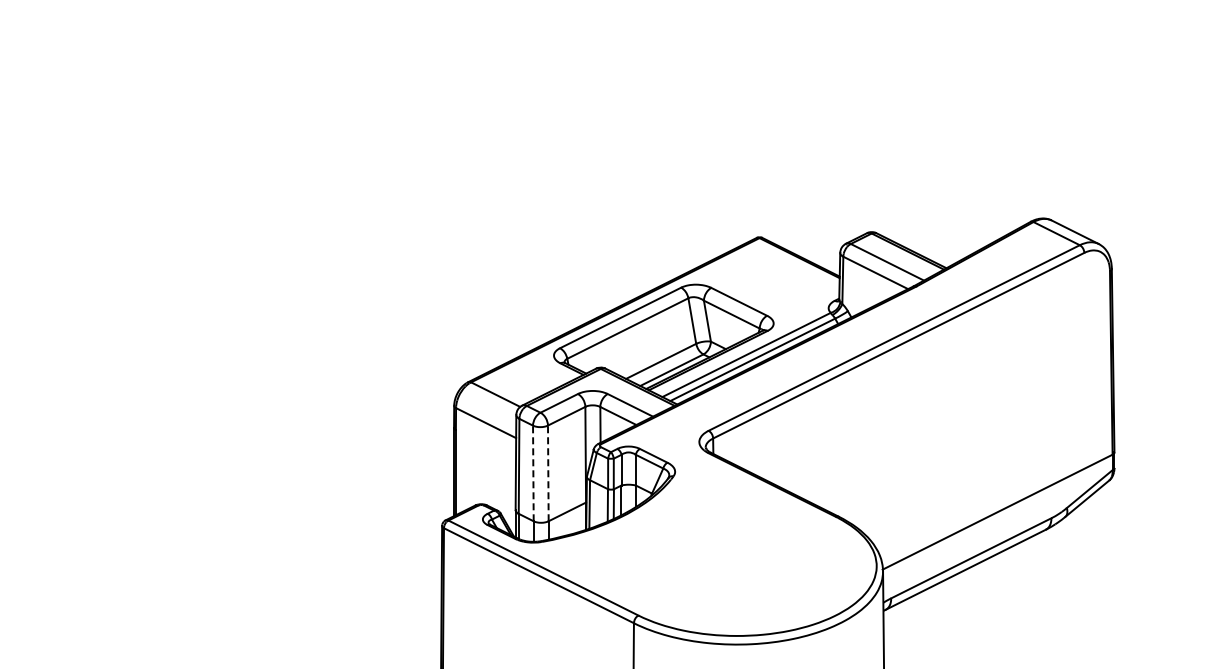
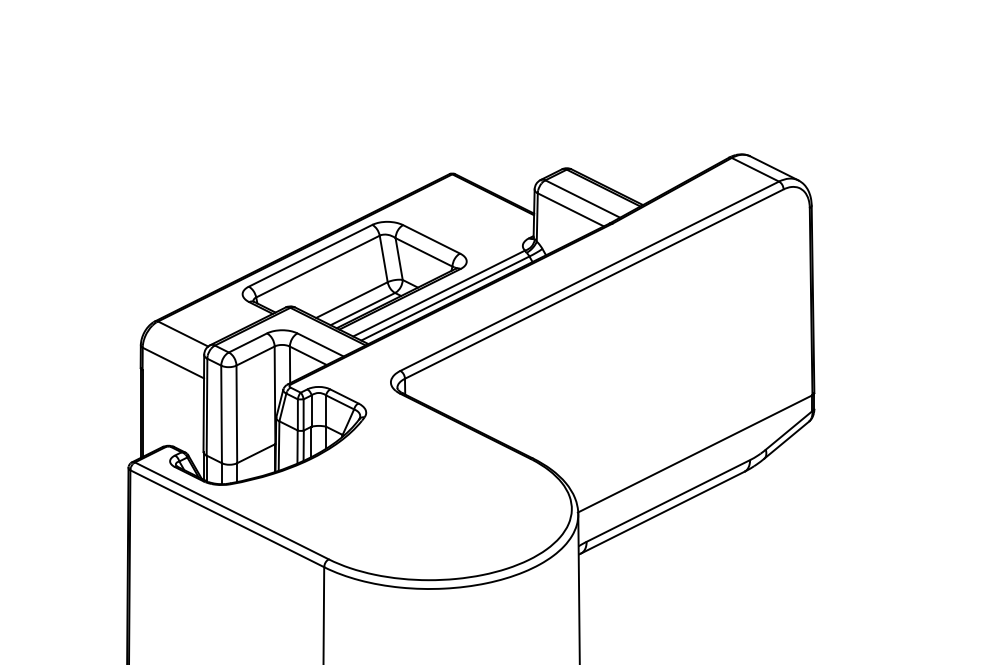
line: (533, 473) -> (221, 414), dashed -> solid
line: (548, 473) -> (237, 414), dashed -> solid

